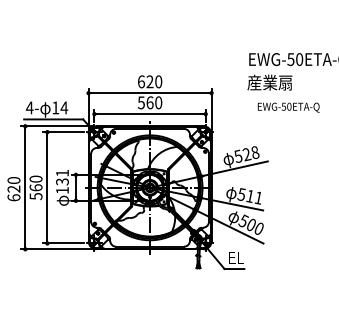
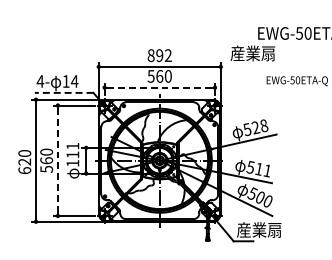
text: (149, 81) -> (159, 55), 620 -> 892
text: (269, 82) -> (252, 53), moved
line: (150, 114) -> (160, 88), solid -> dashed
line: (53, 119) -> (63, 92), solid -> dashed
text: (62, 181) -> (72, 154), 131 -> 111
line: (47, 188) -> (58, 161), solid -> dashed
text: (249, 257) -> (258, 229), EL -> 産業扇

